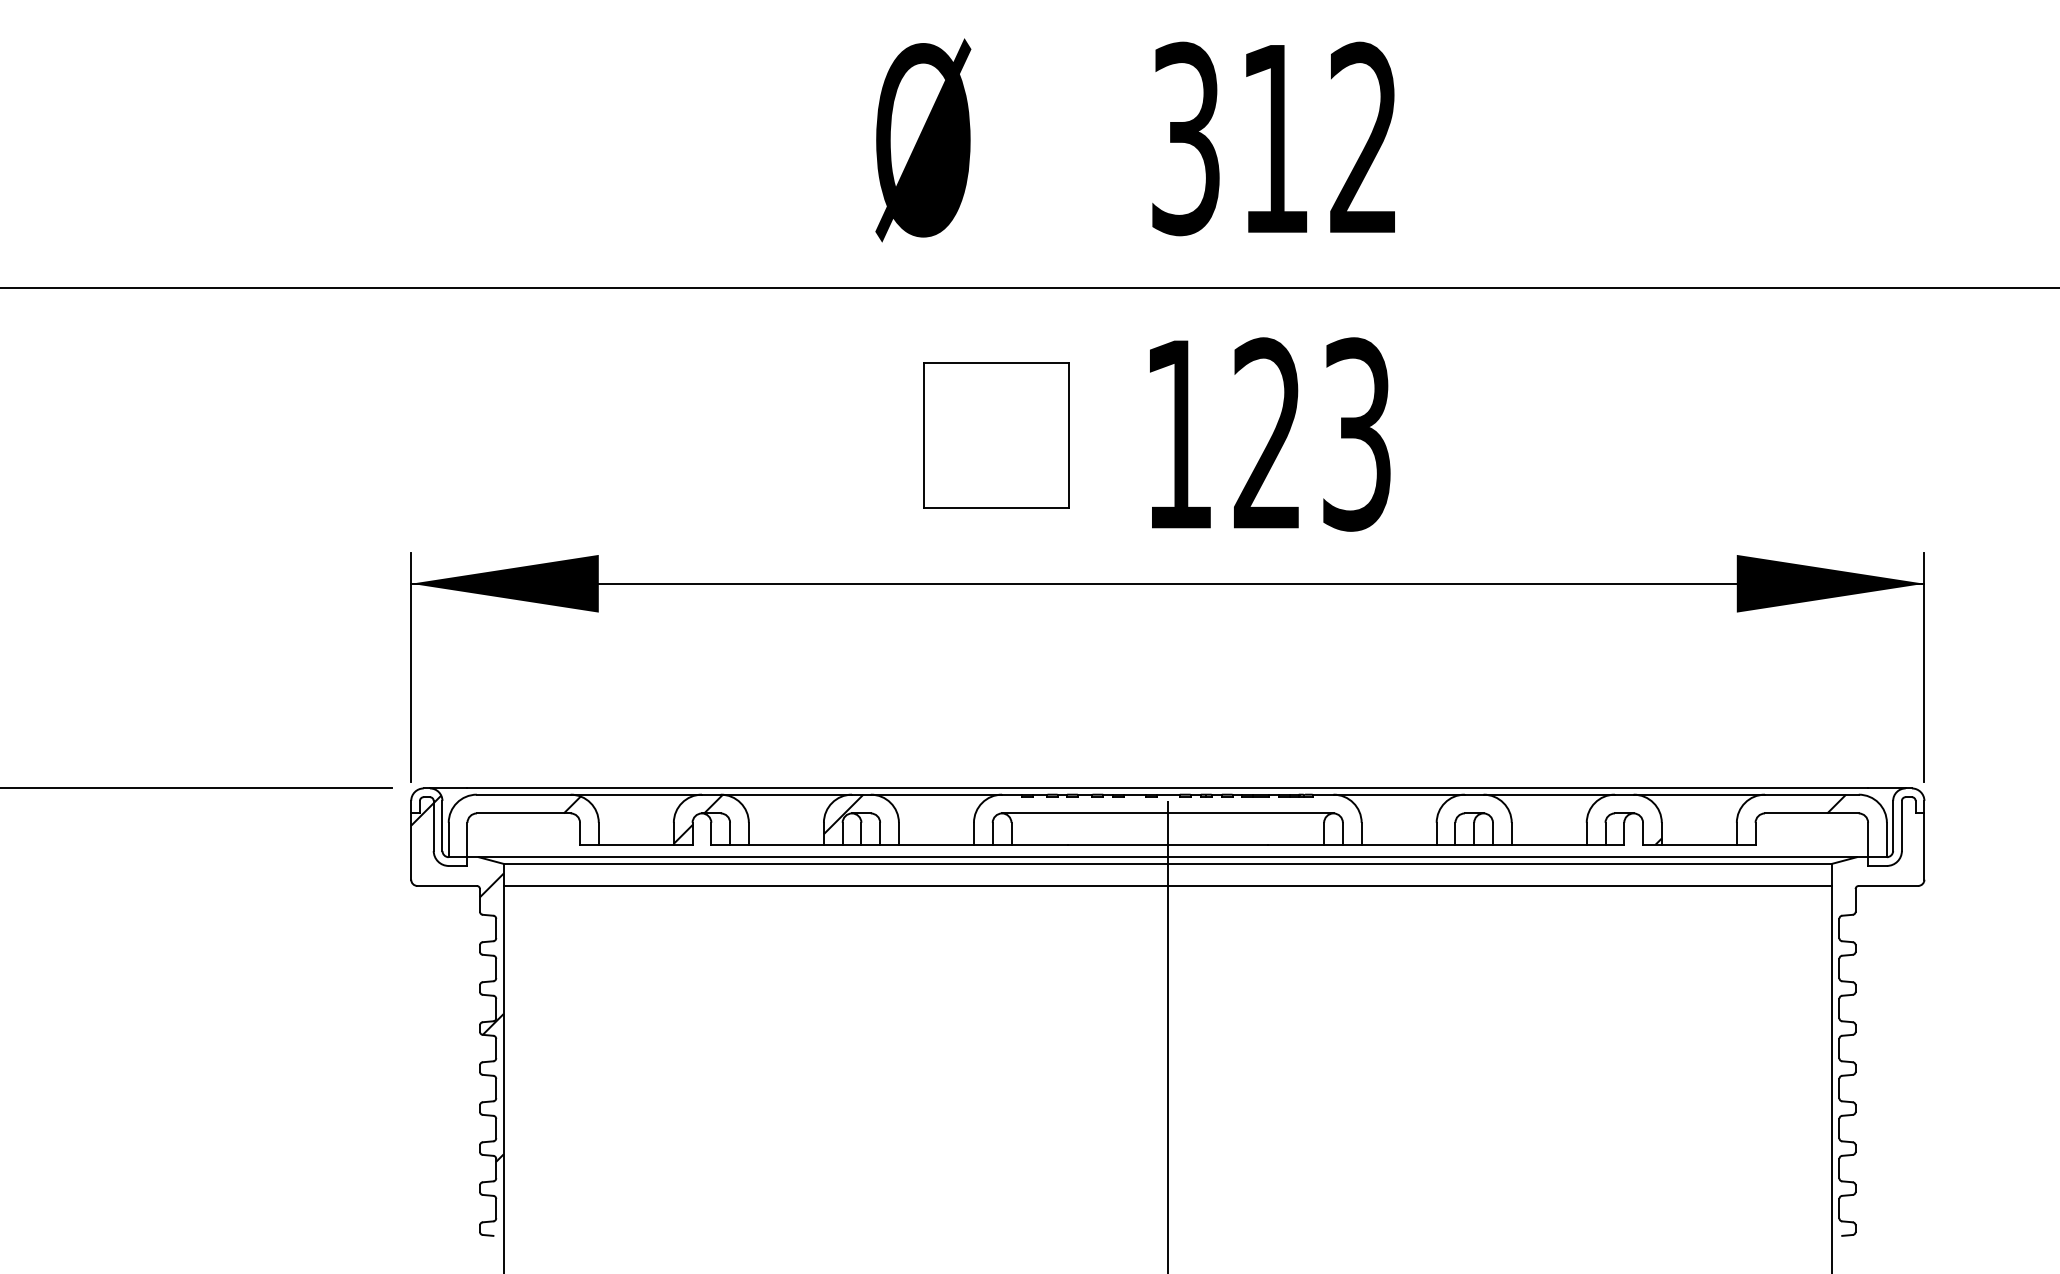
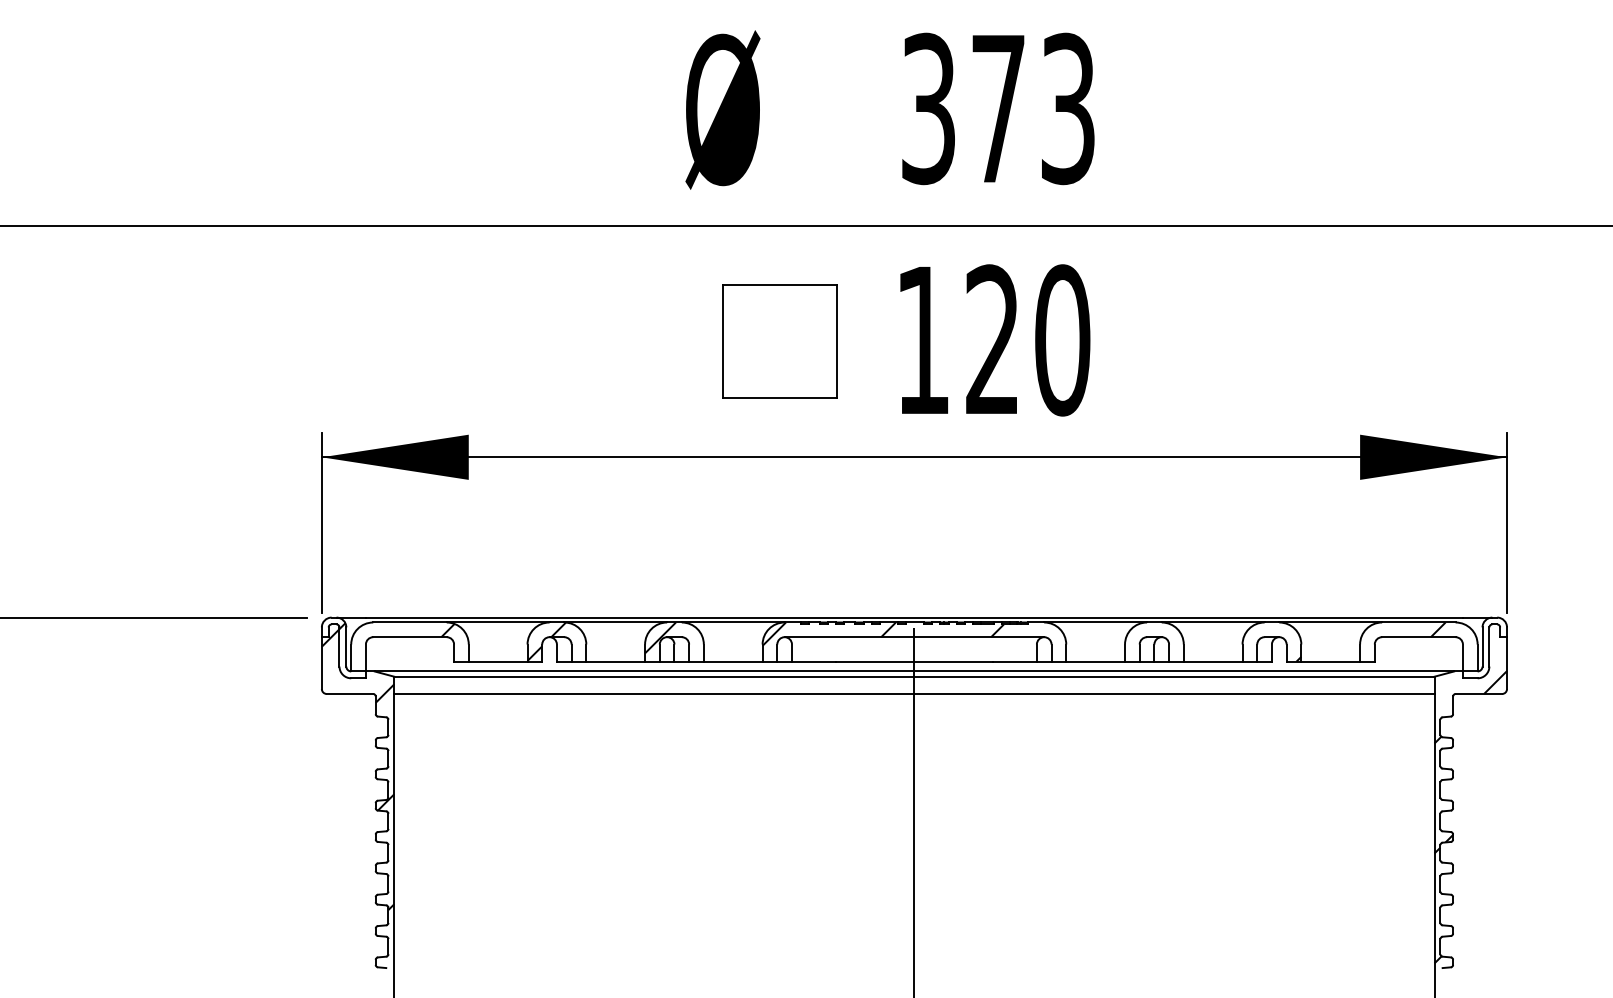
text: (1319, 138) -> (1033, 108), 312 -> 373
text: (1356, 434) -> (1062, 340), 123 -> 120
hatch: (1127, 808) -> (882, 633), added
hatch: (1877, 1043) -> (1470, 817), added

